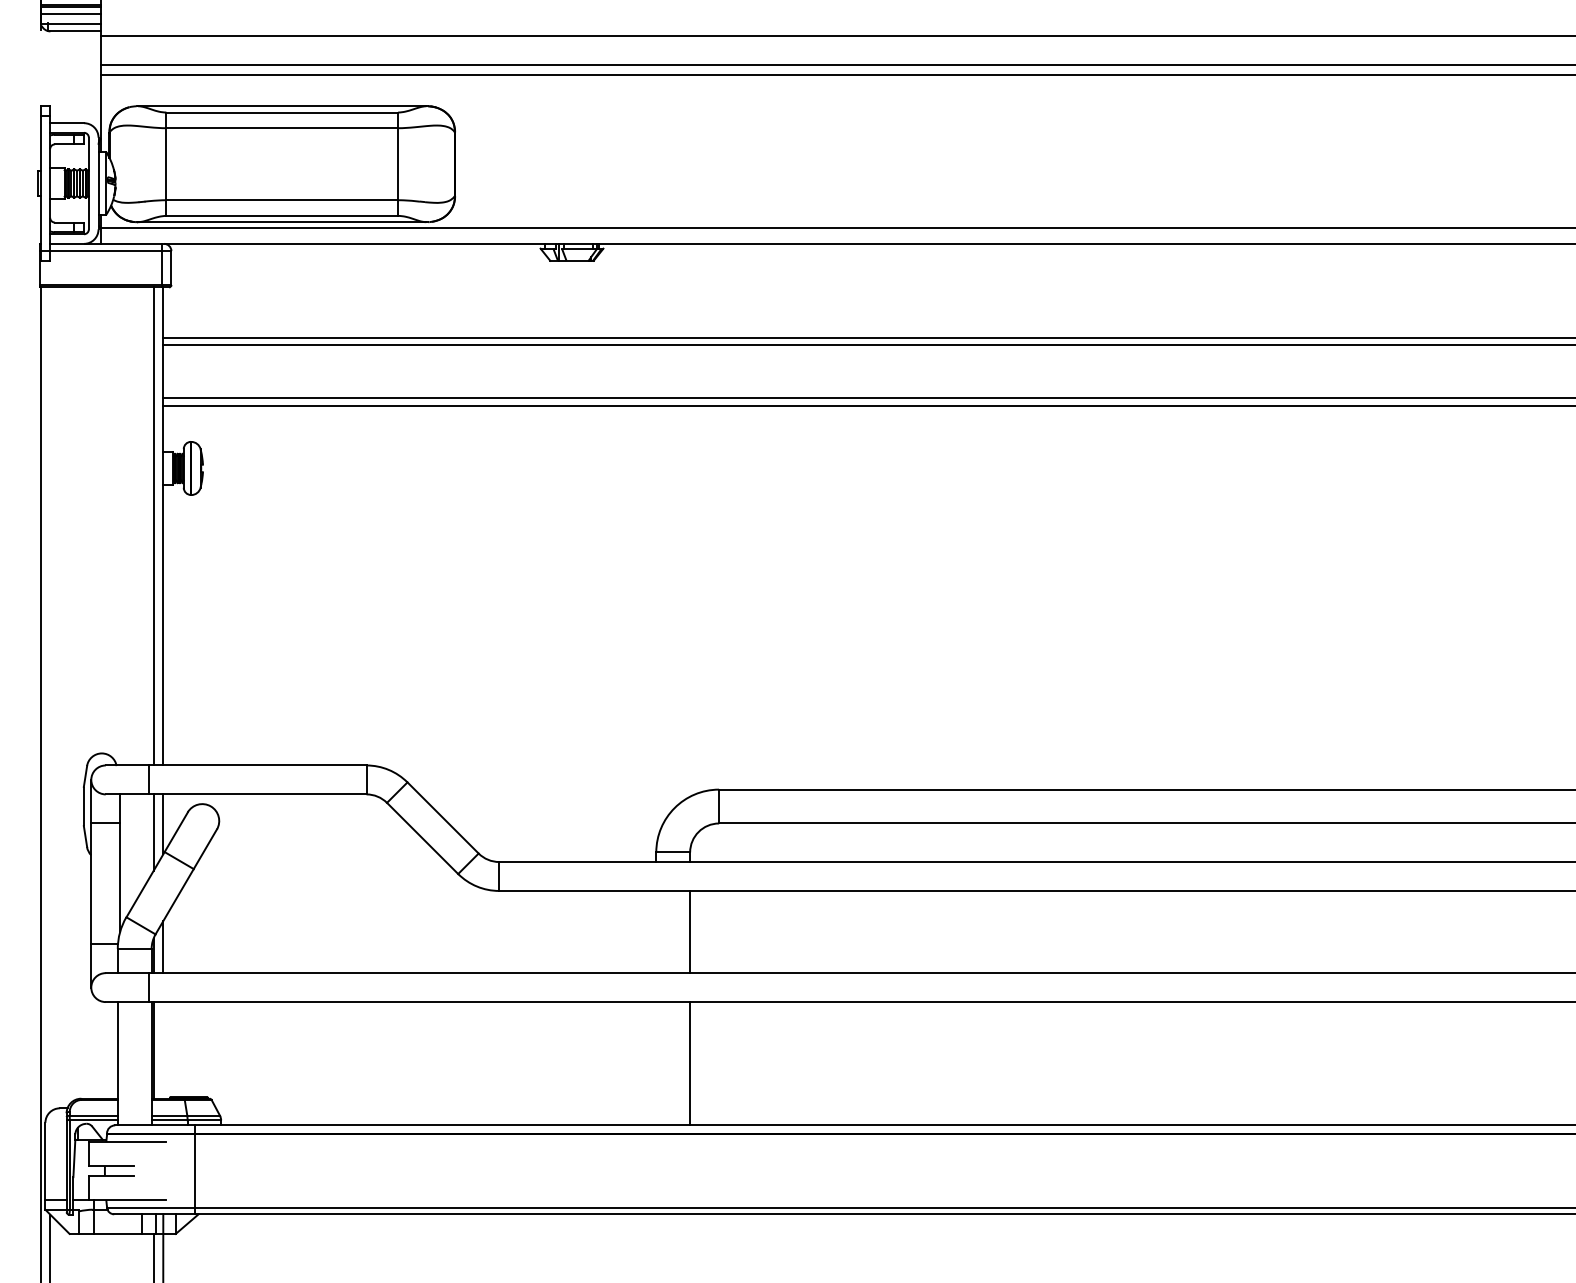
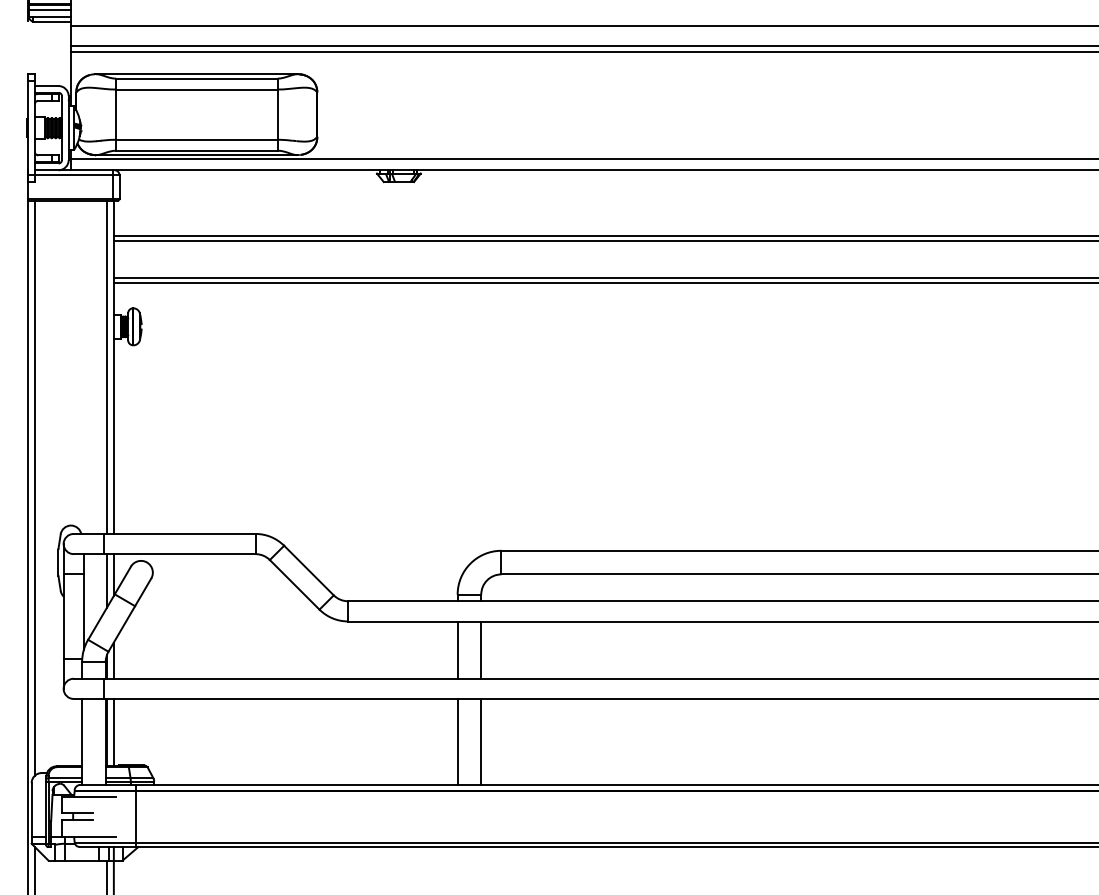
line: (50, 698) -> (35, 487), added
line: (656, 931) -> (457, 649), added
line: (162, 1050) -> (113, 732), added
line: (656, 1063) -> (457, 741), added

